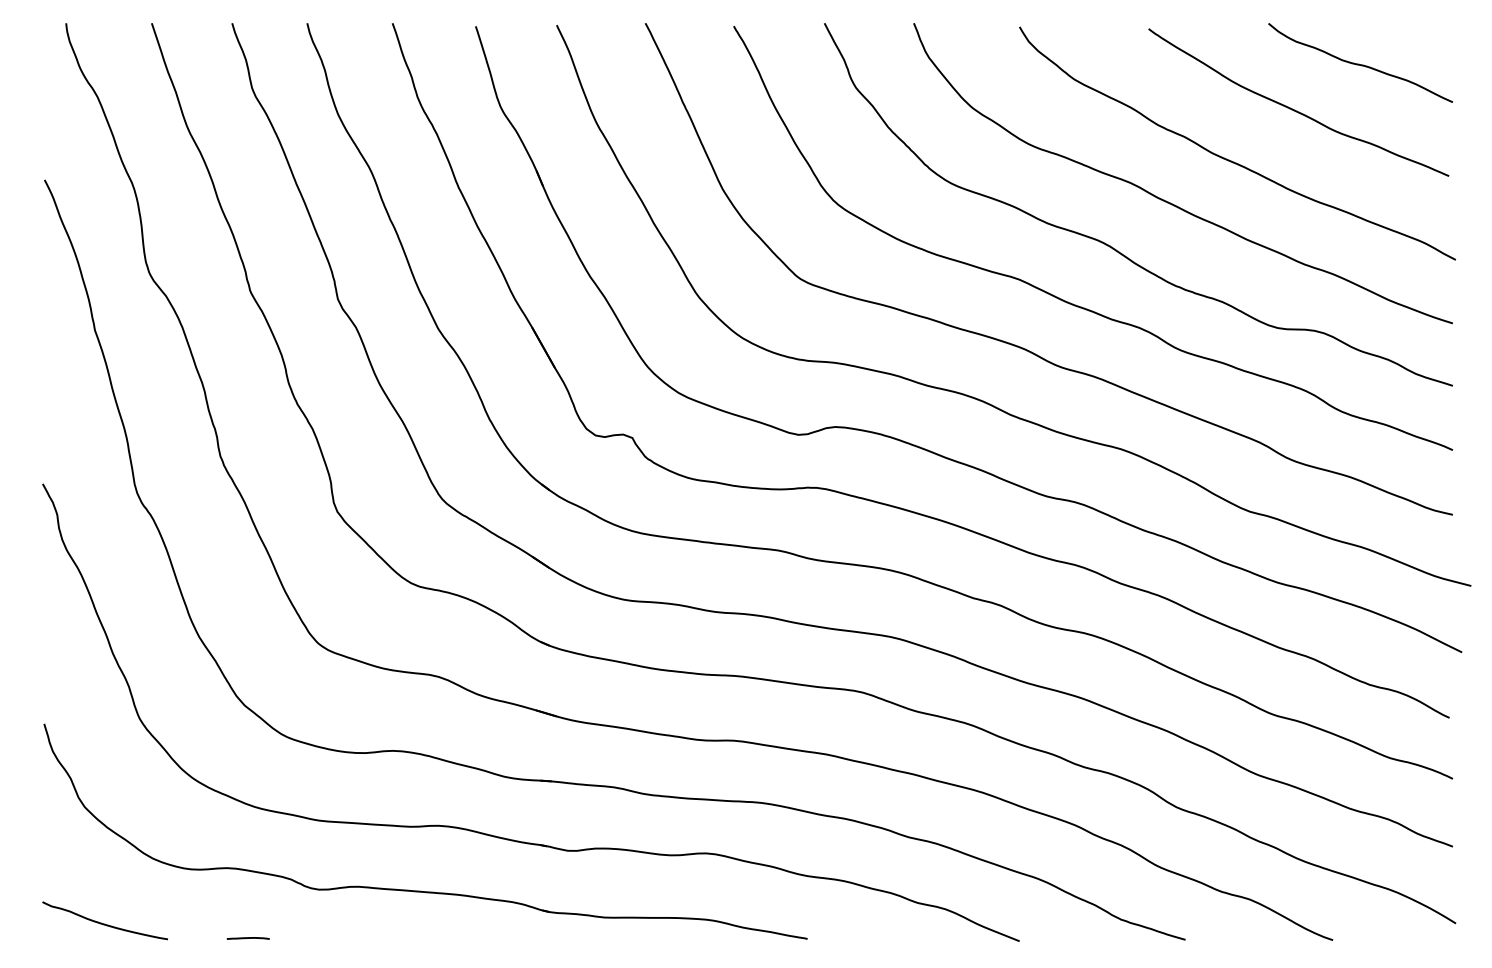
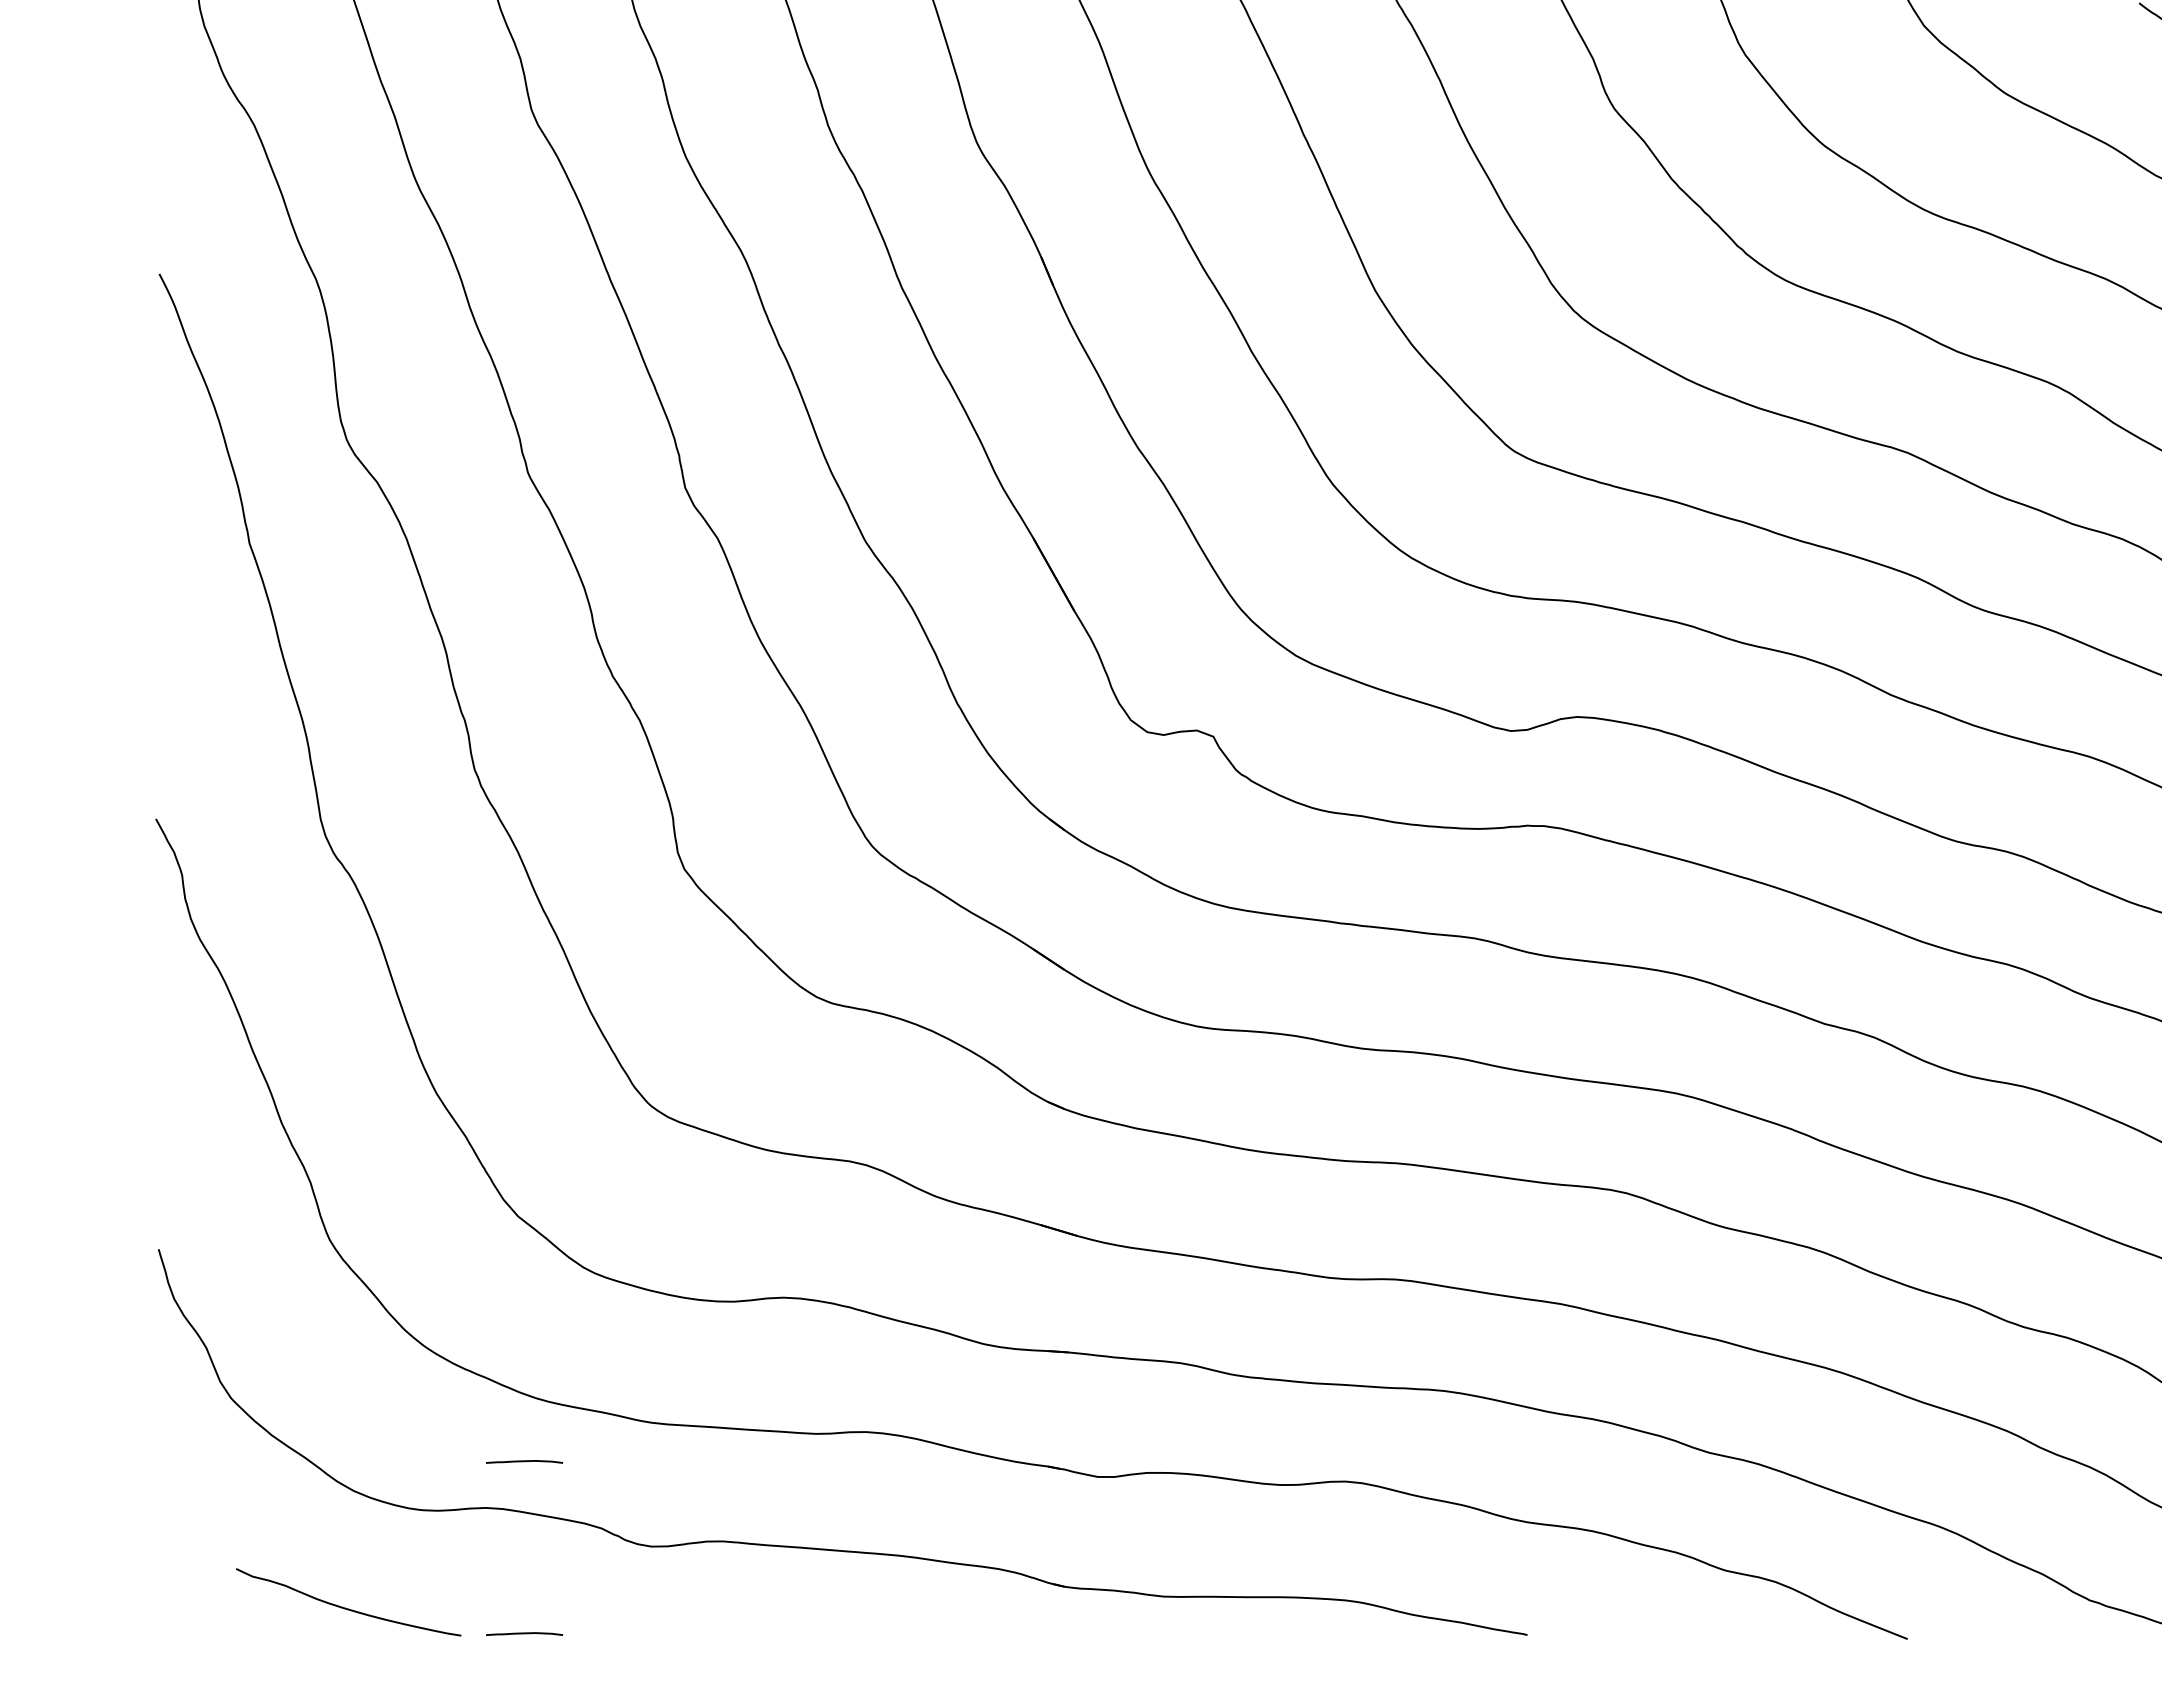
line: (247, 842) -> (523, 1462), added
curve: (104, 923) -> (347, 1607), moved

